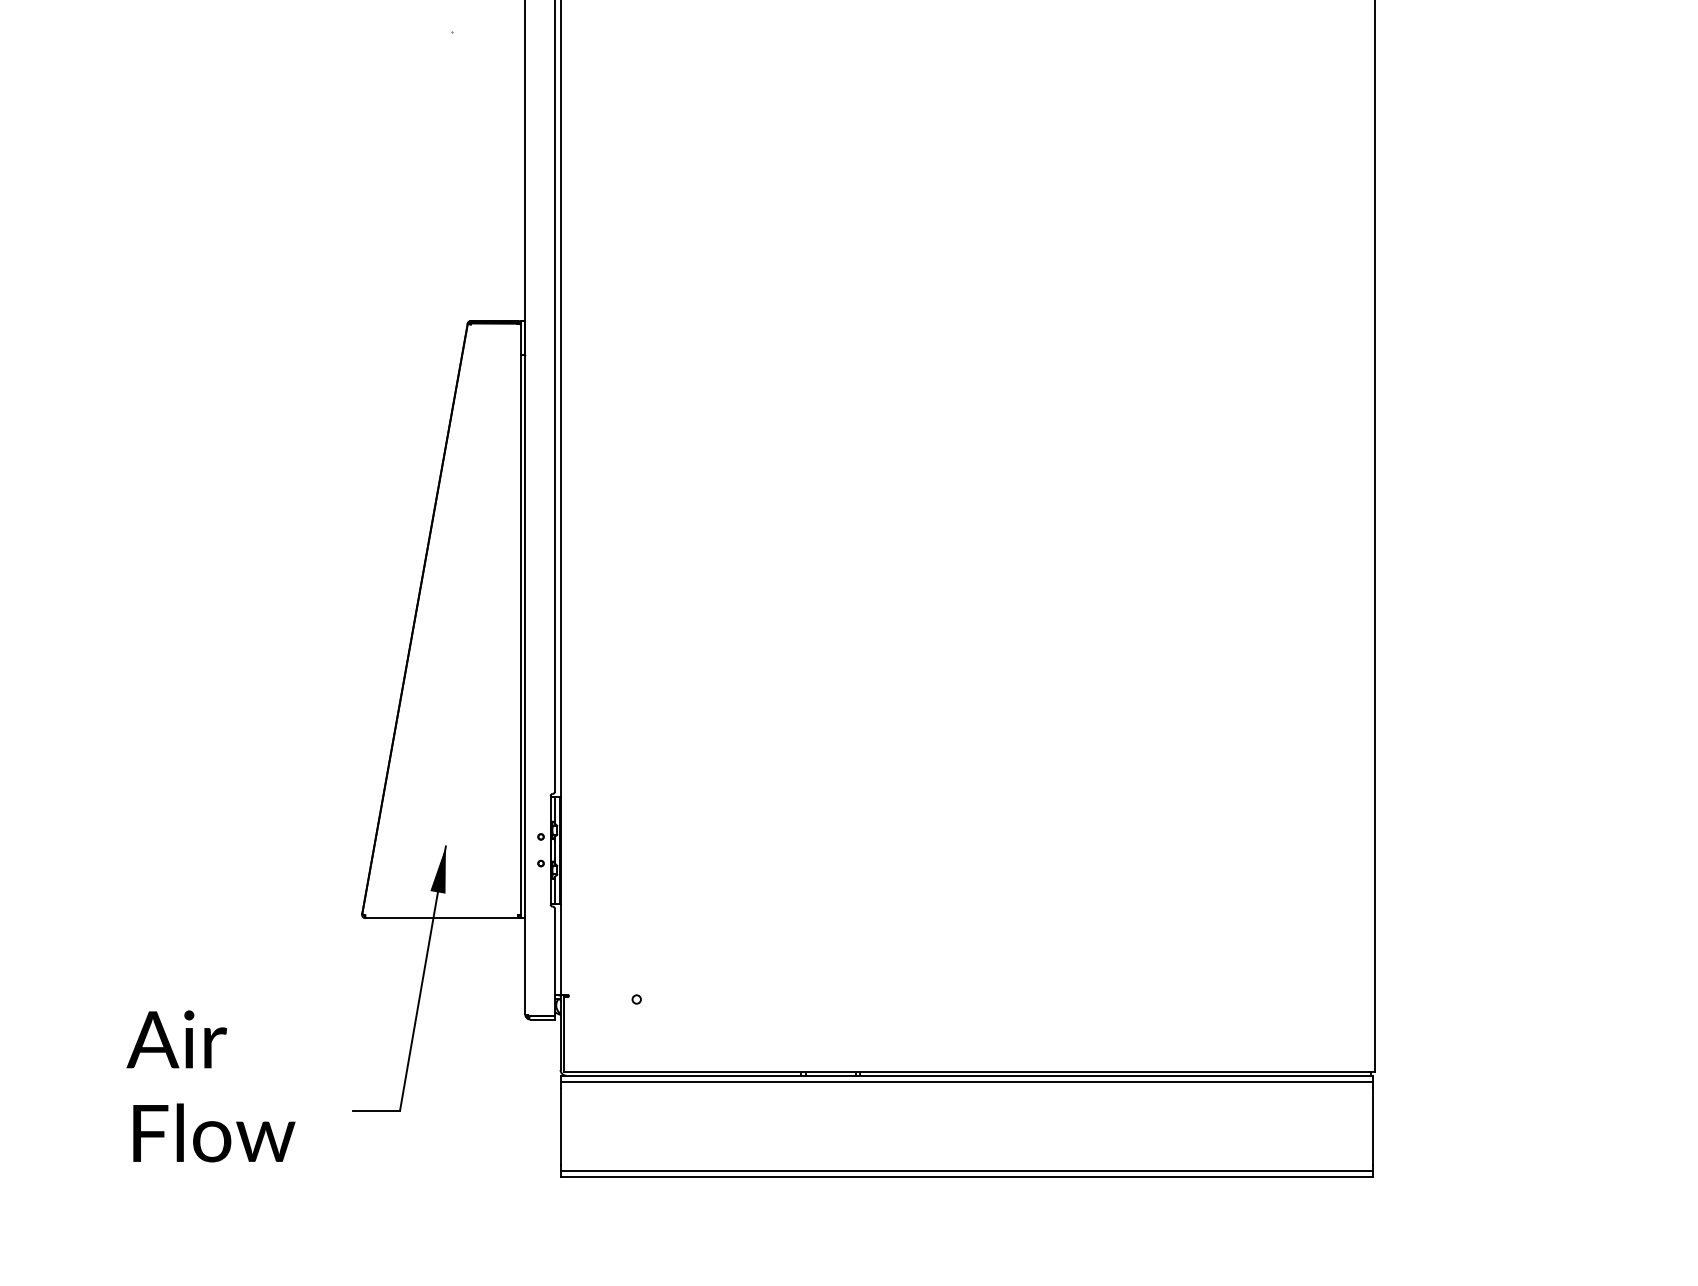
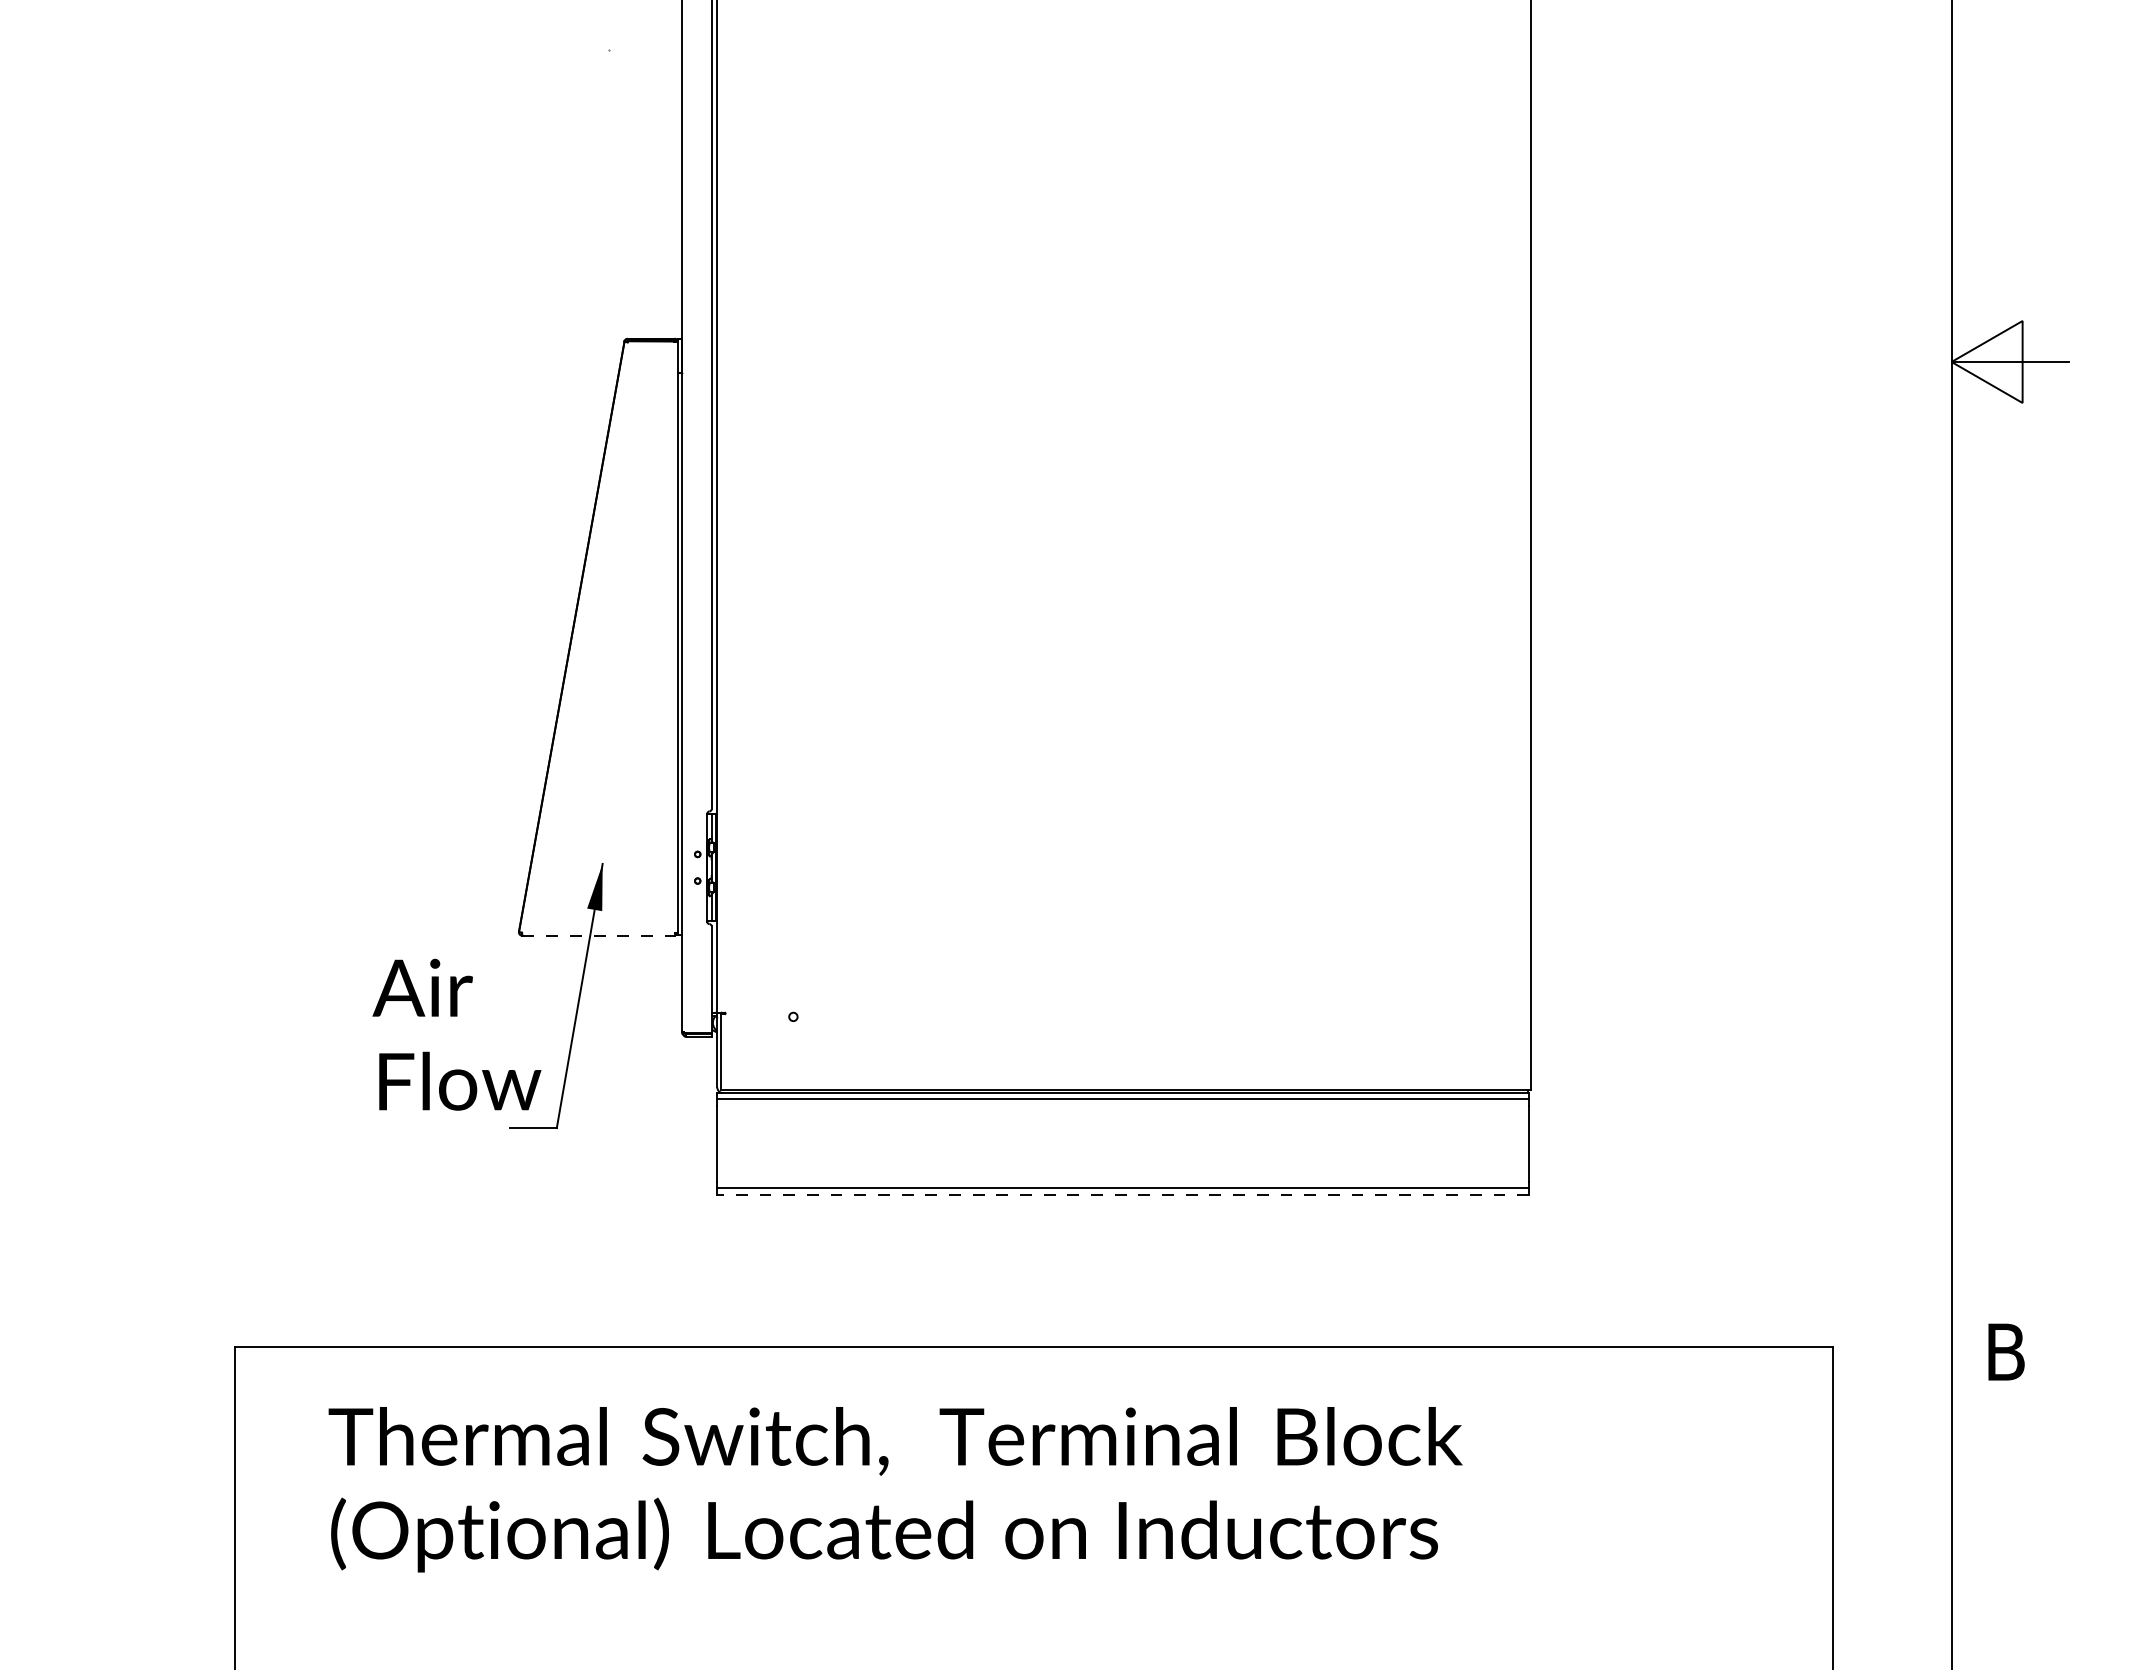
line: (442, 918) -> (599, 935), solid -> dashed
text: (210, 1086) -> (456, 1034), moved
line: (967, 1177) -> (1123, 1194), solid -> dashed

